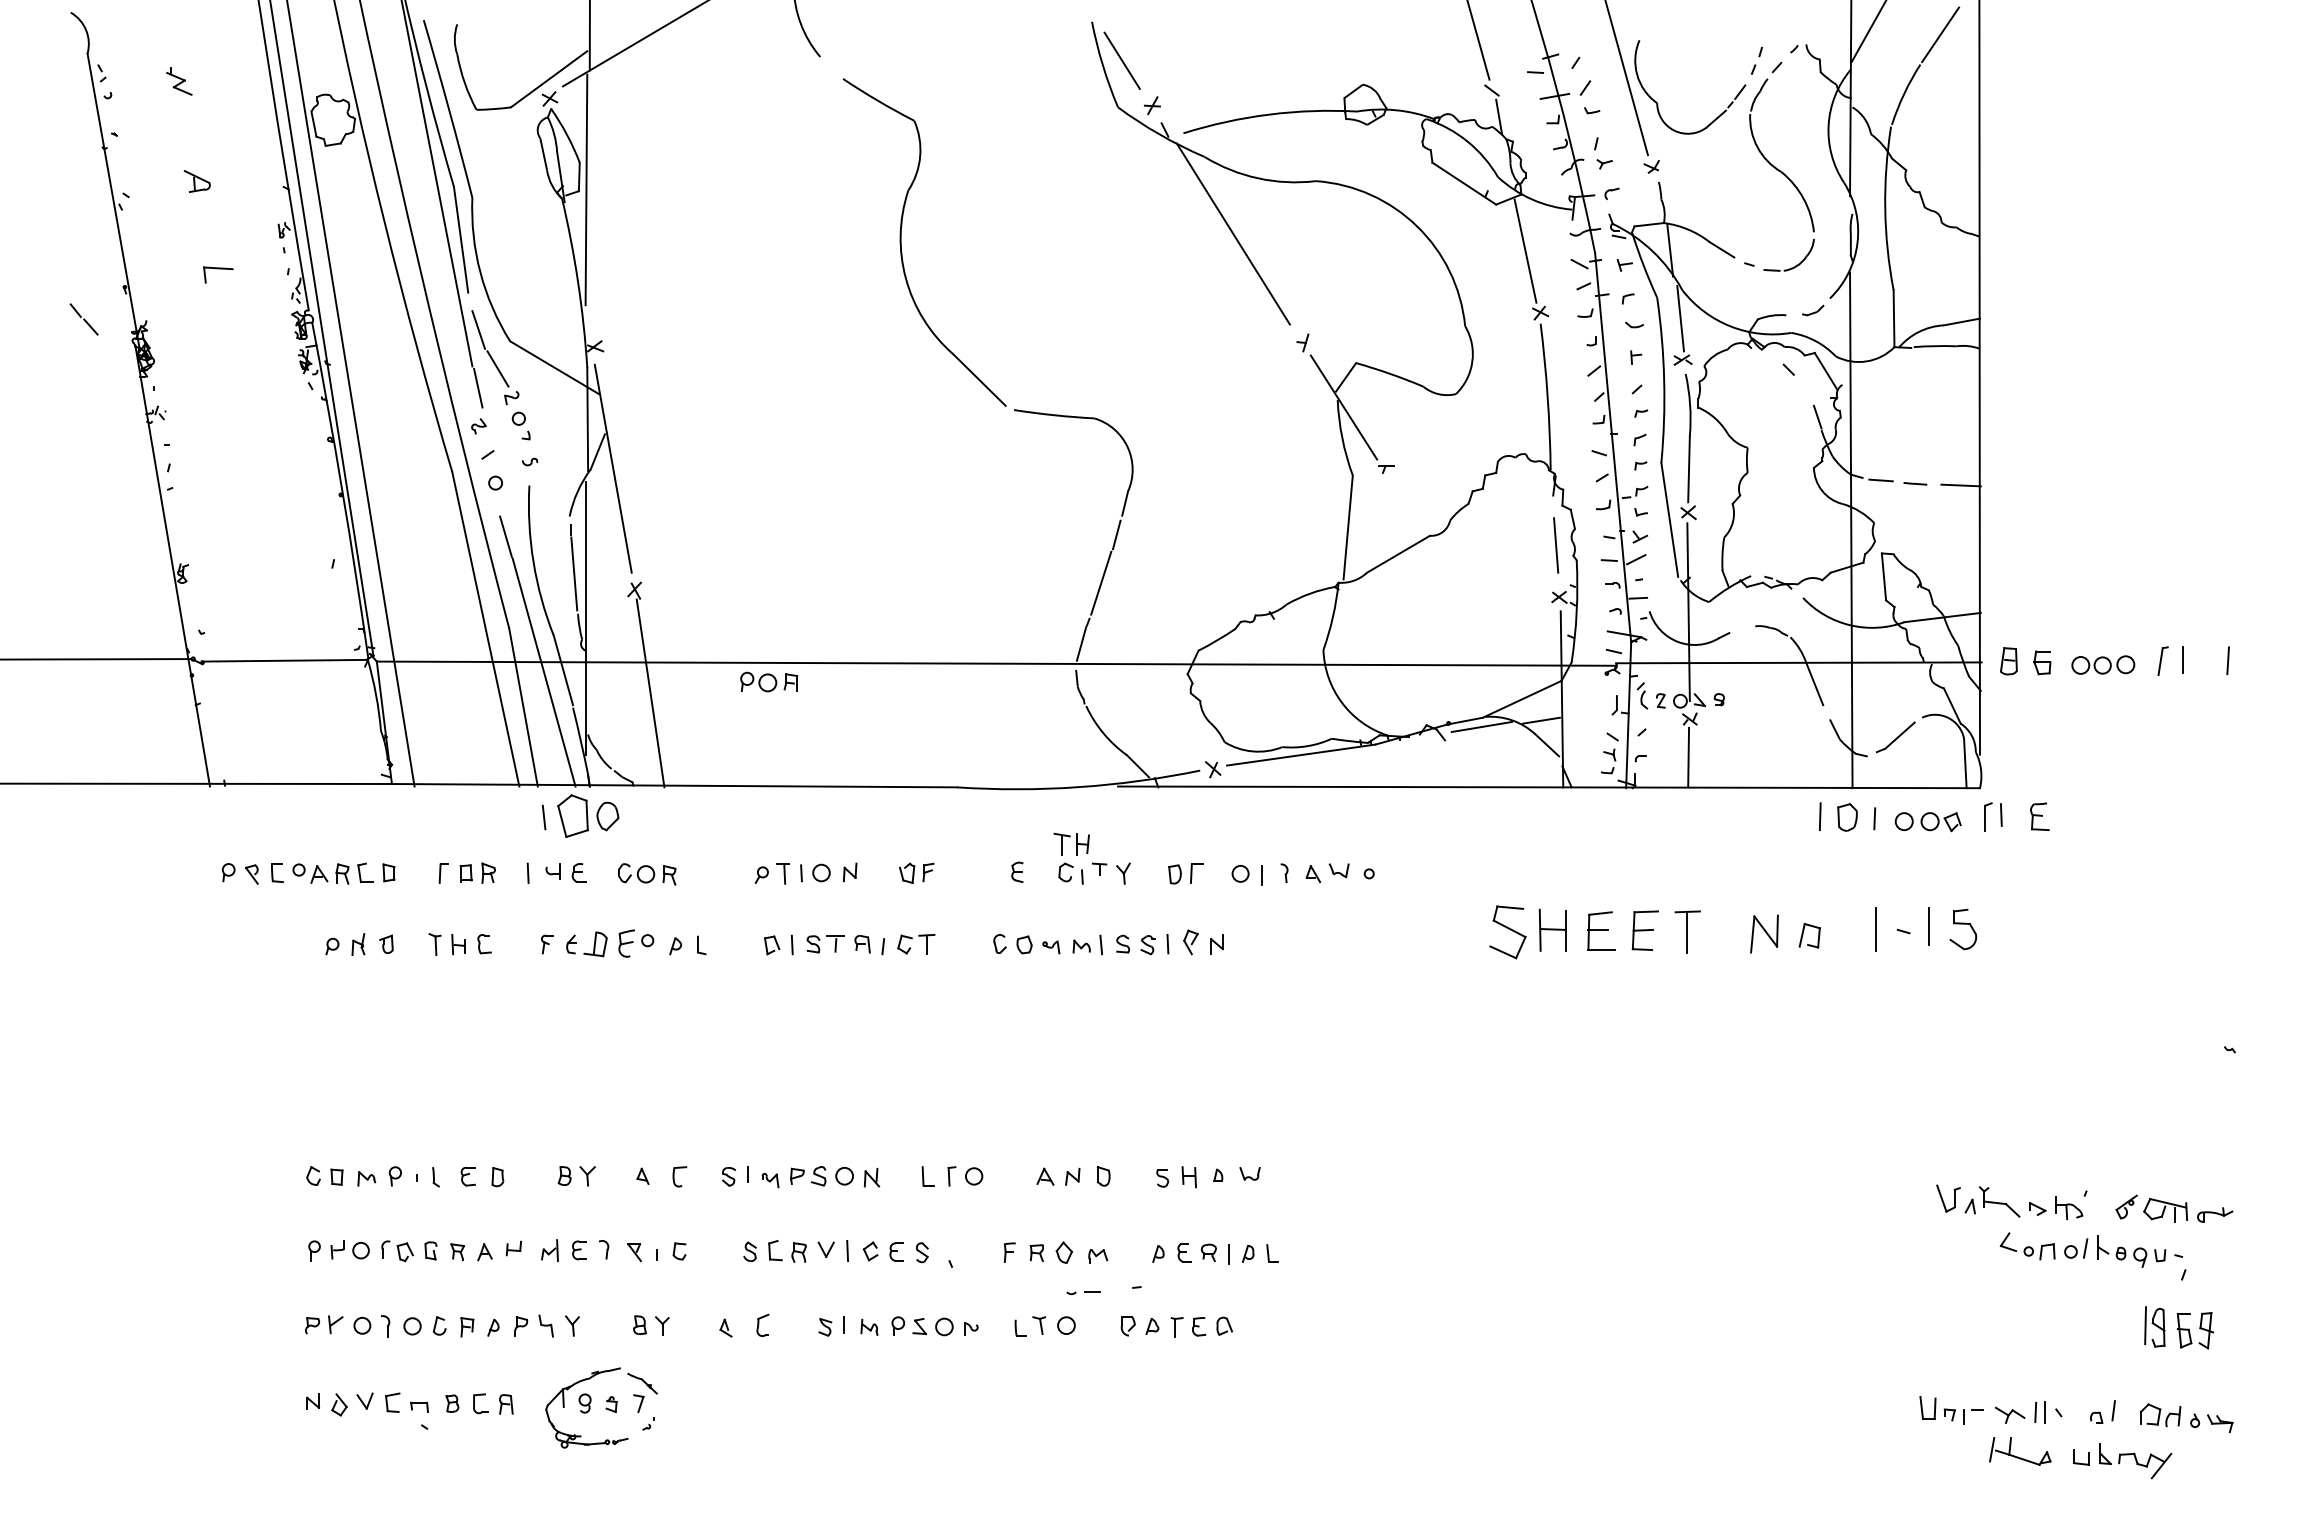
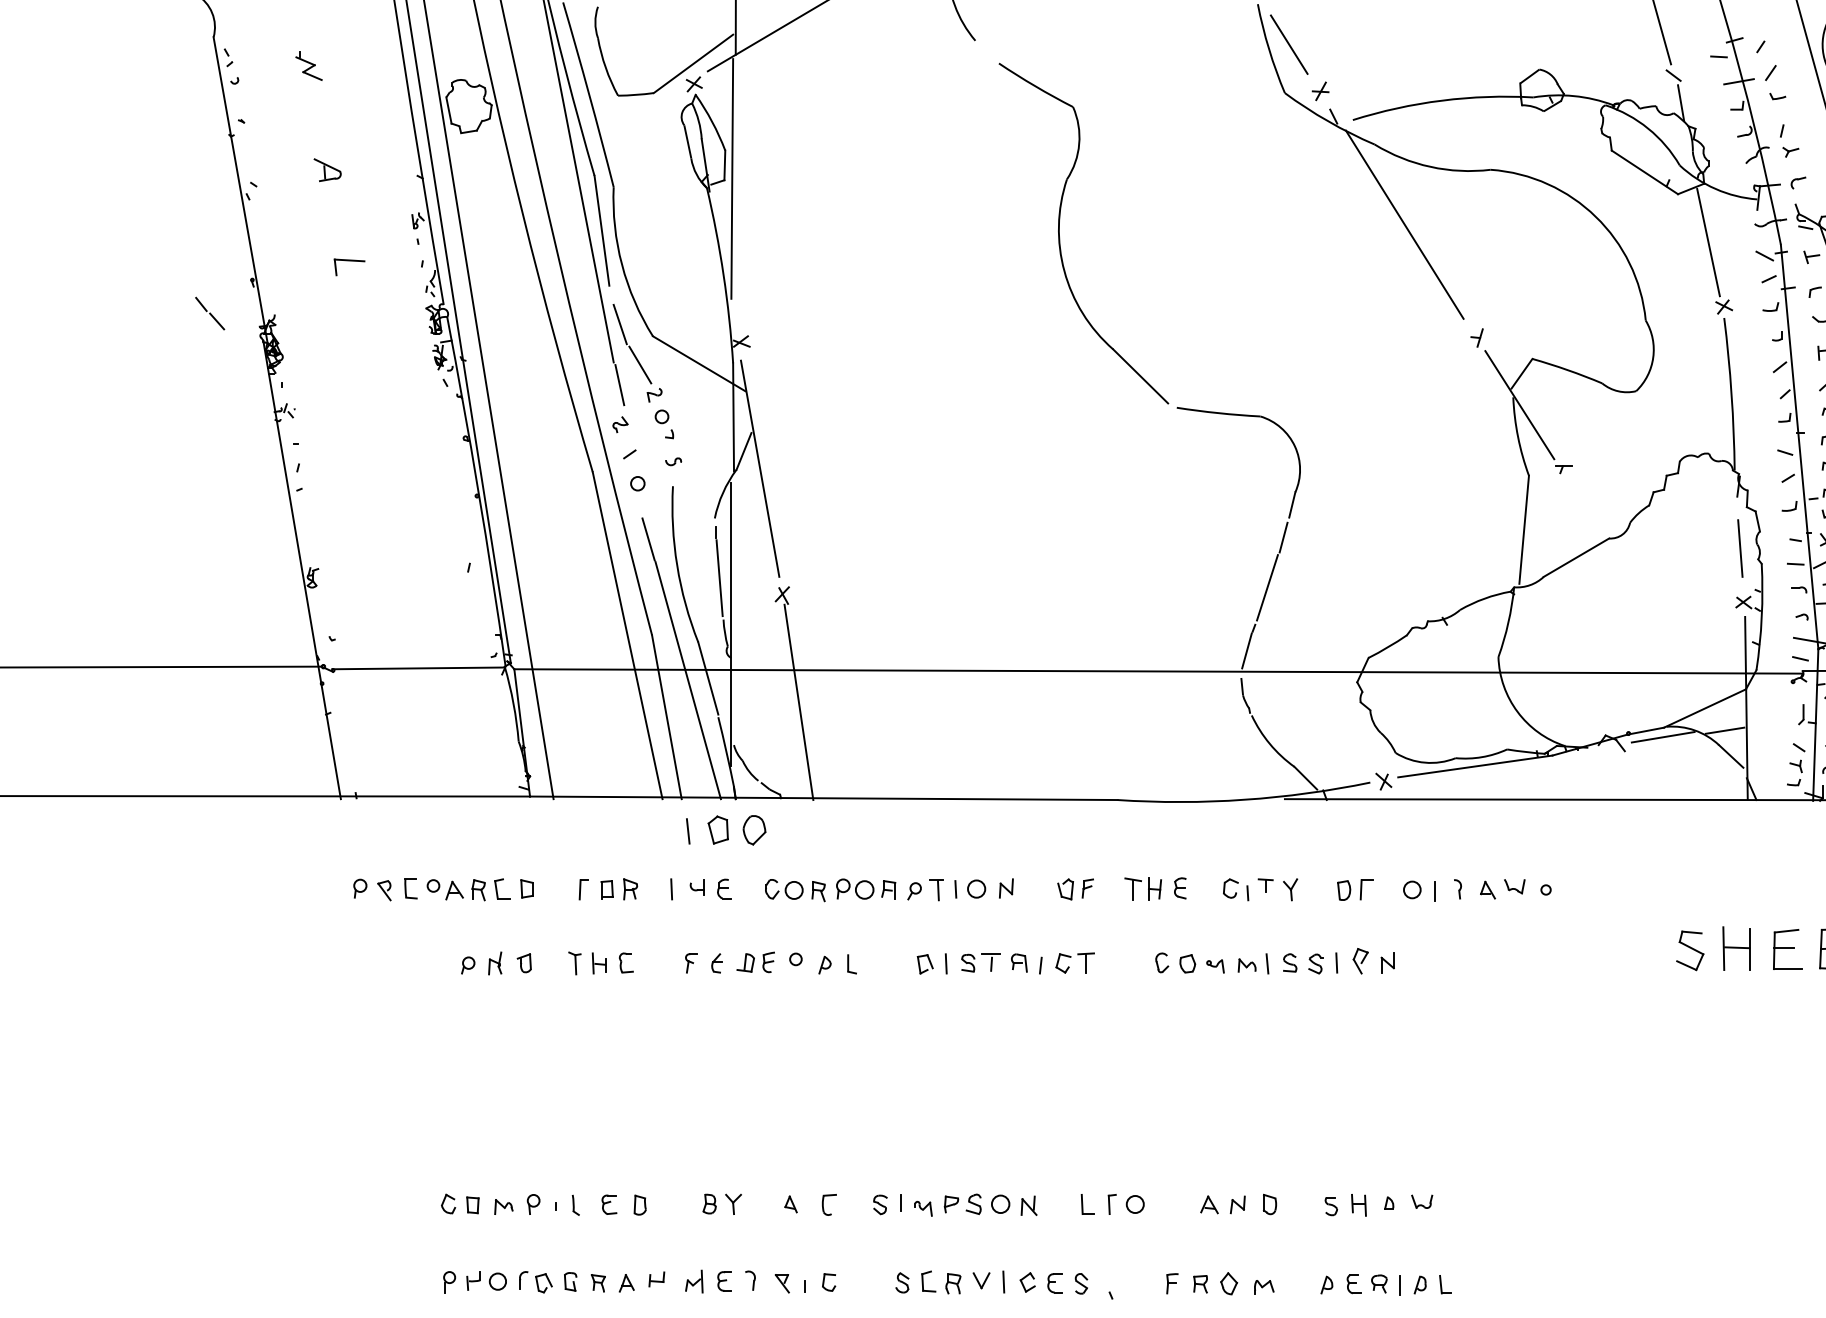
part: (769, 681) -> (866, 888), moved
part: (572, 816) -> (717, 830), size x0.62
part: (1071, 843) -> (1142, 888), moved
part: (1507, 932) -> (1689, 950), size x0.71
part: (608, 943) -> (755, 962), size x0.71

